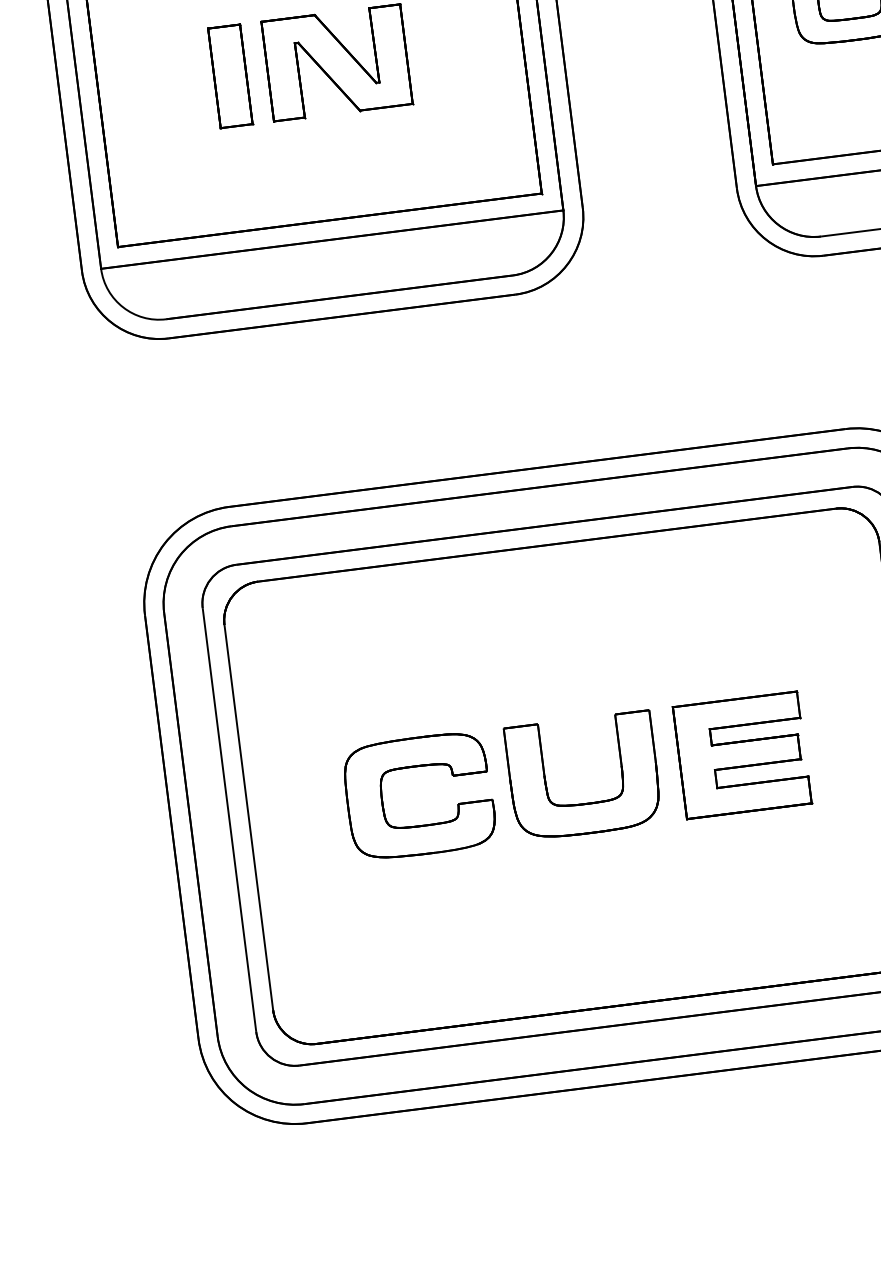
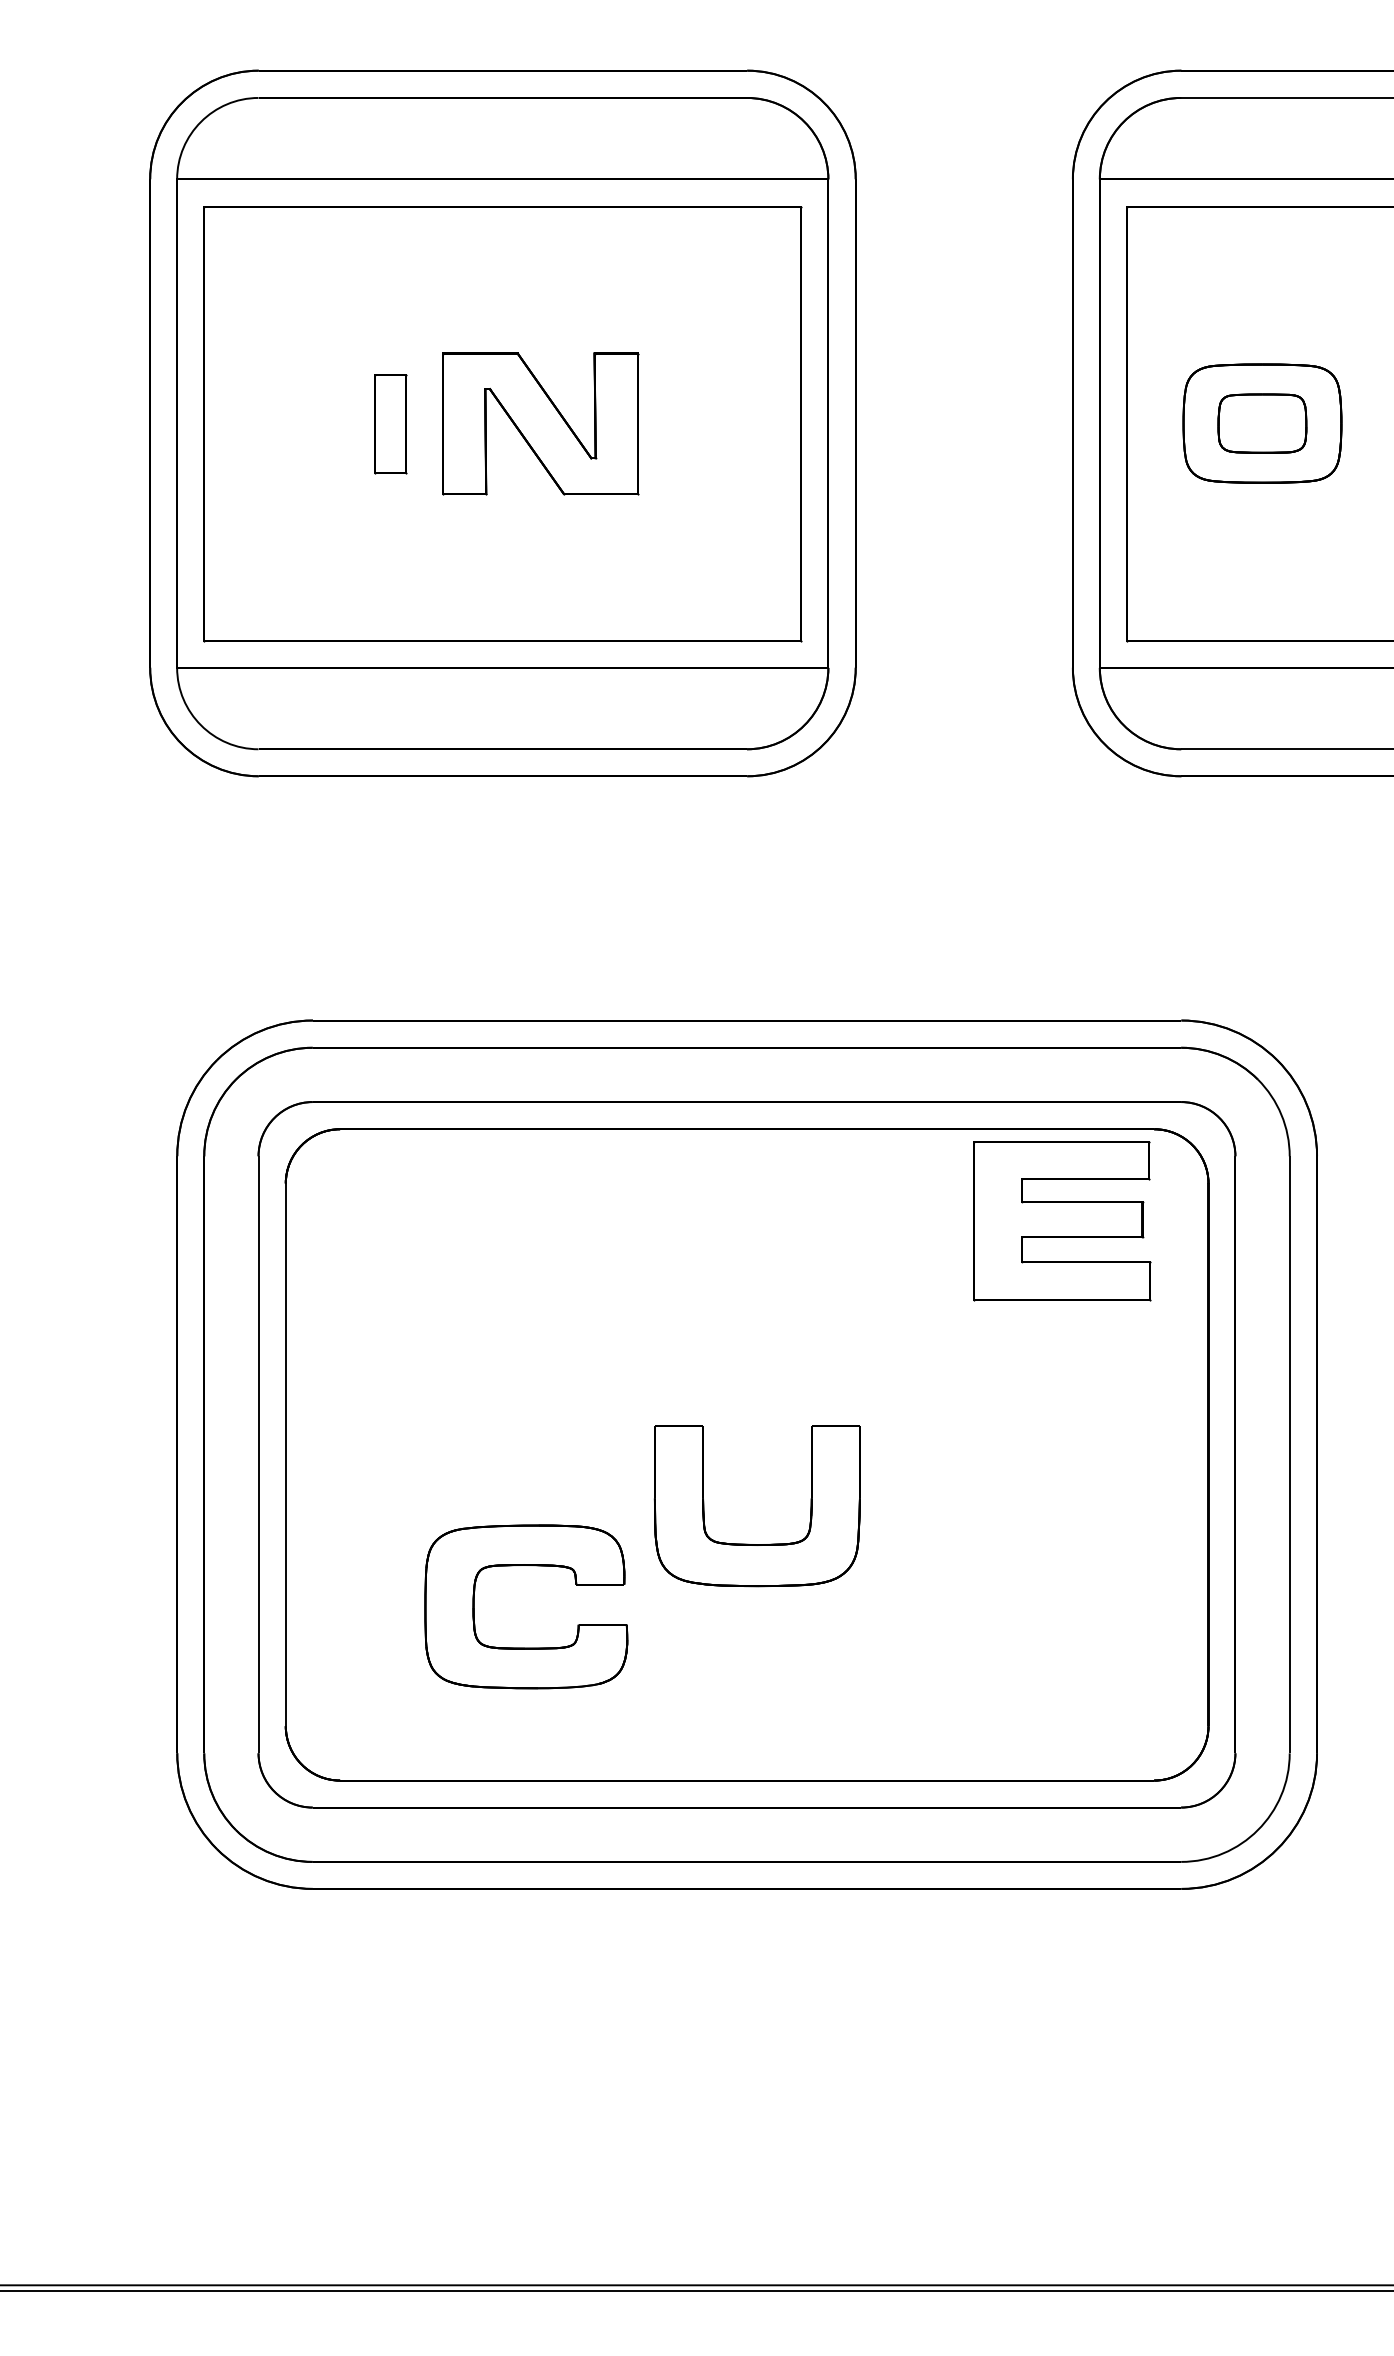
part: (230, 76) -> (390, 423), size x0.7
part: (742, 755) -> (1062, 1221), moved
part: (415, 766) -> (526, 1565), moved
part: (580, 803) -> (748, 1543), moved

